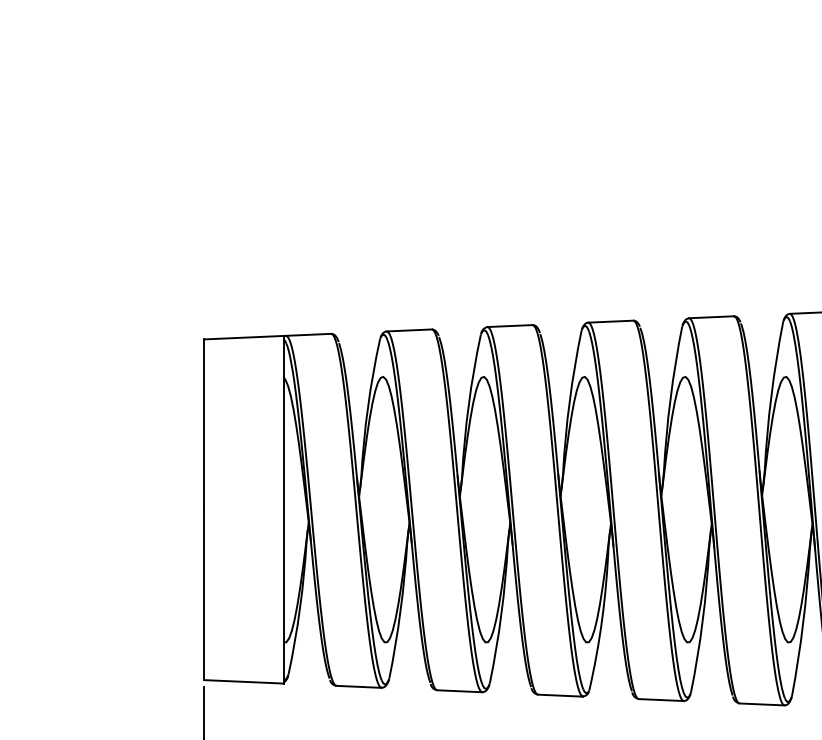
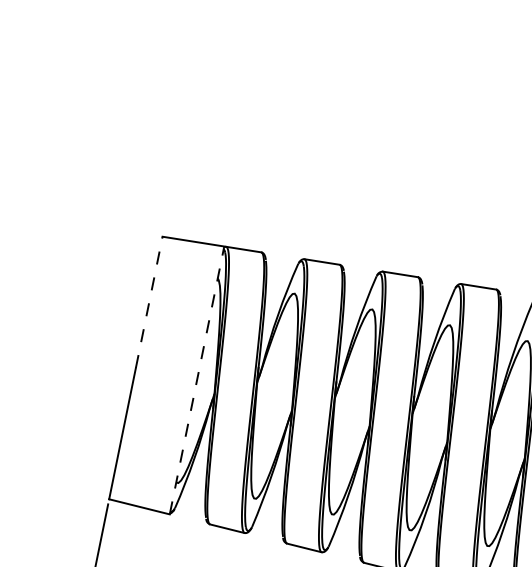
line: (204, 424) -> (149, 302), solid -> dashed
line: (283, 509) -> (197, 380), solid -> dashed

